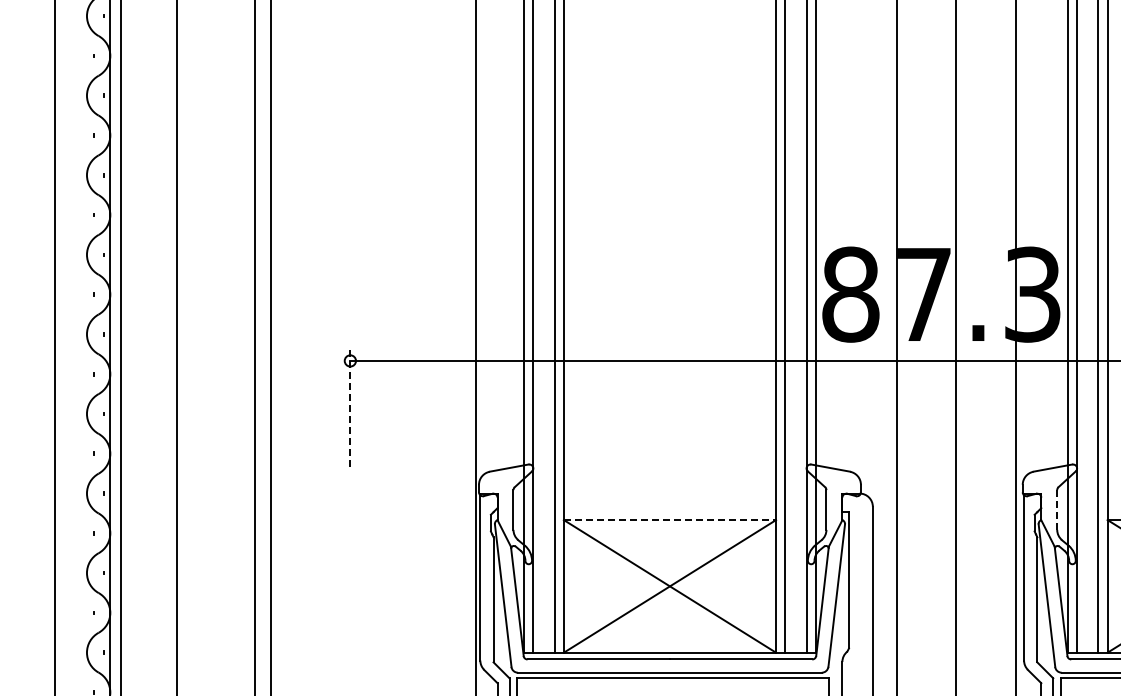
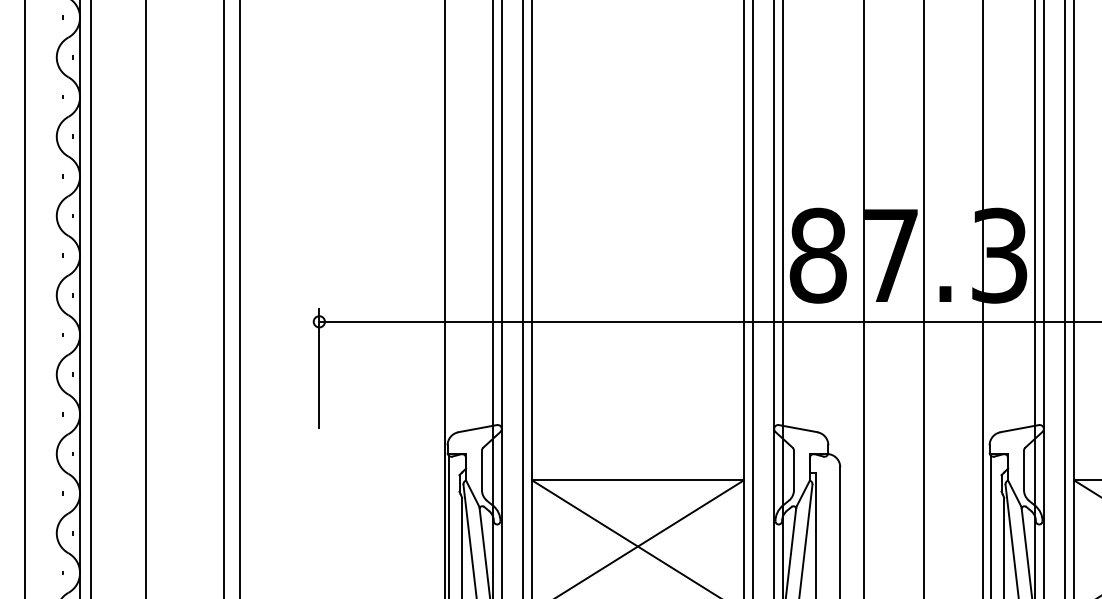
line: (350, 407) -> (319, 368), dashed -> solid
line: (1057, 510) -> (1024, 470), dashed -> solid
line: (670, 520) -> (638, 480), dashed -> solid

